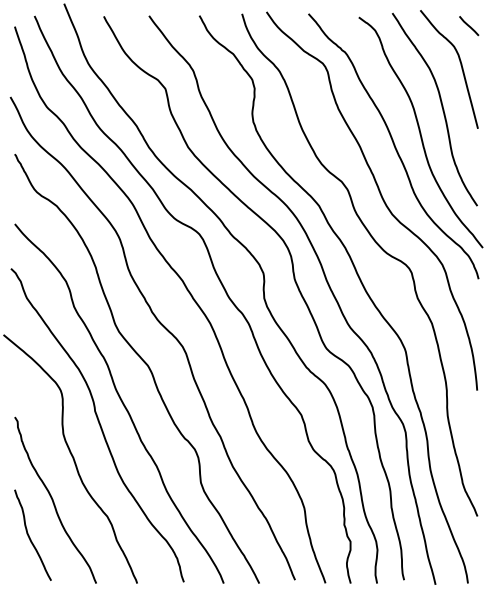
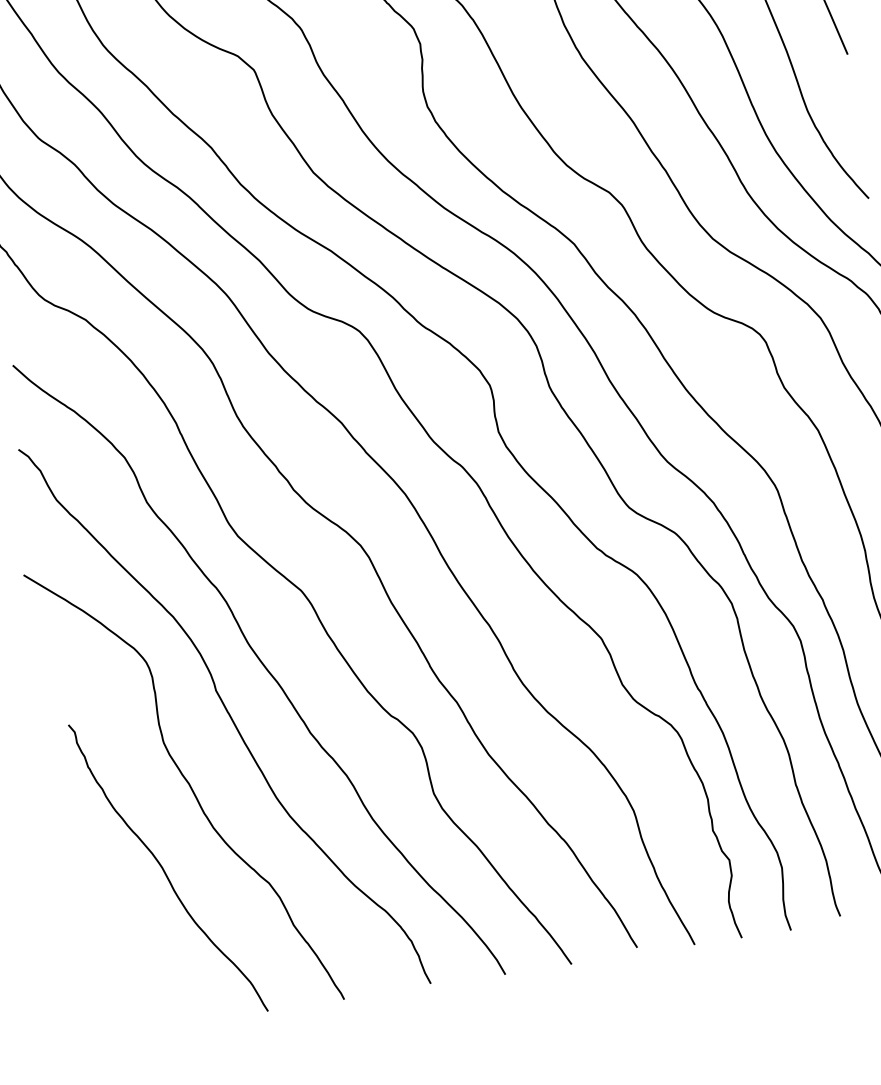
curve: (29, 535) -> (129, 941), removed

